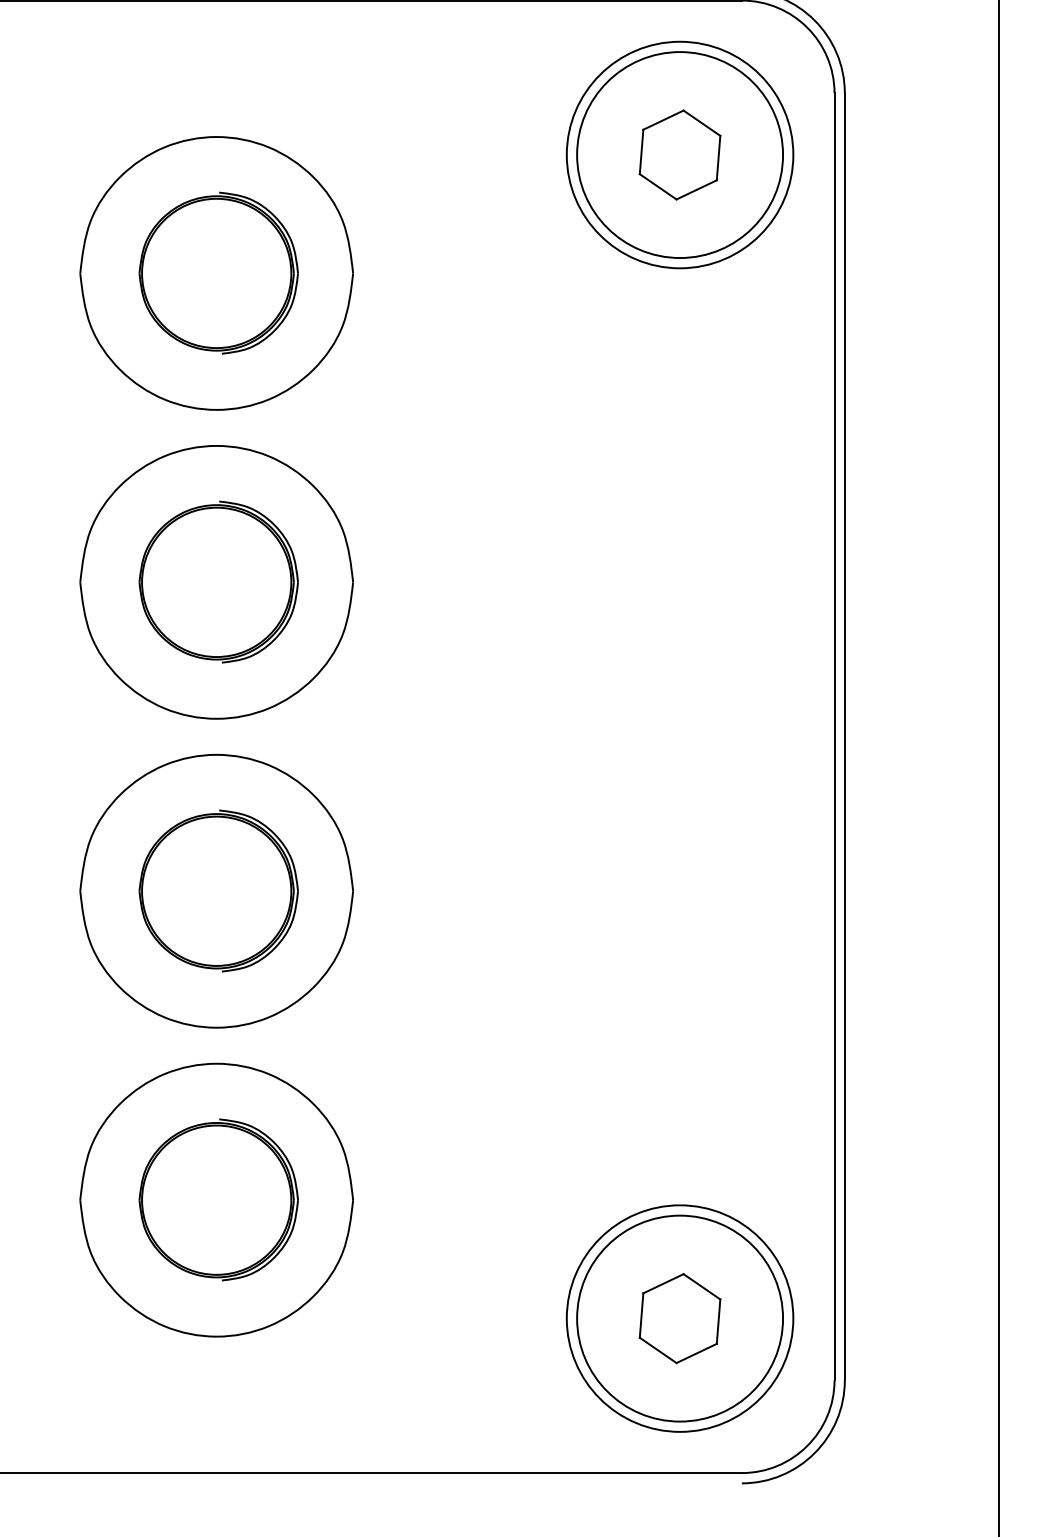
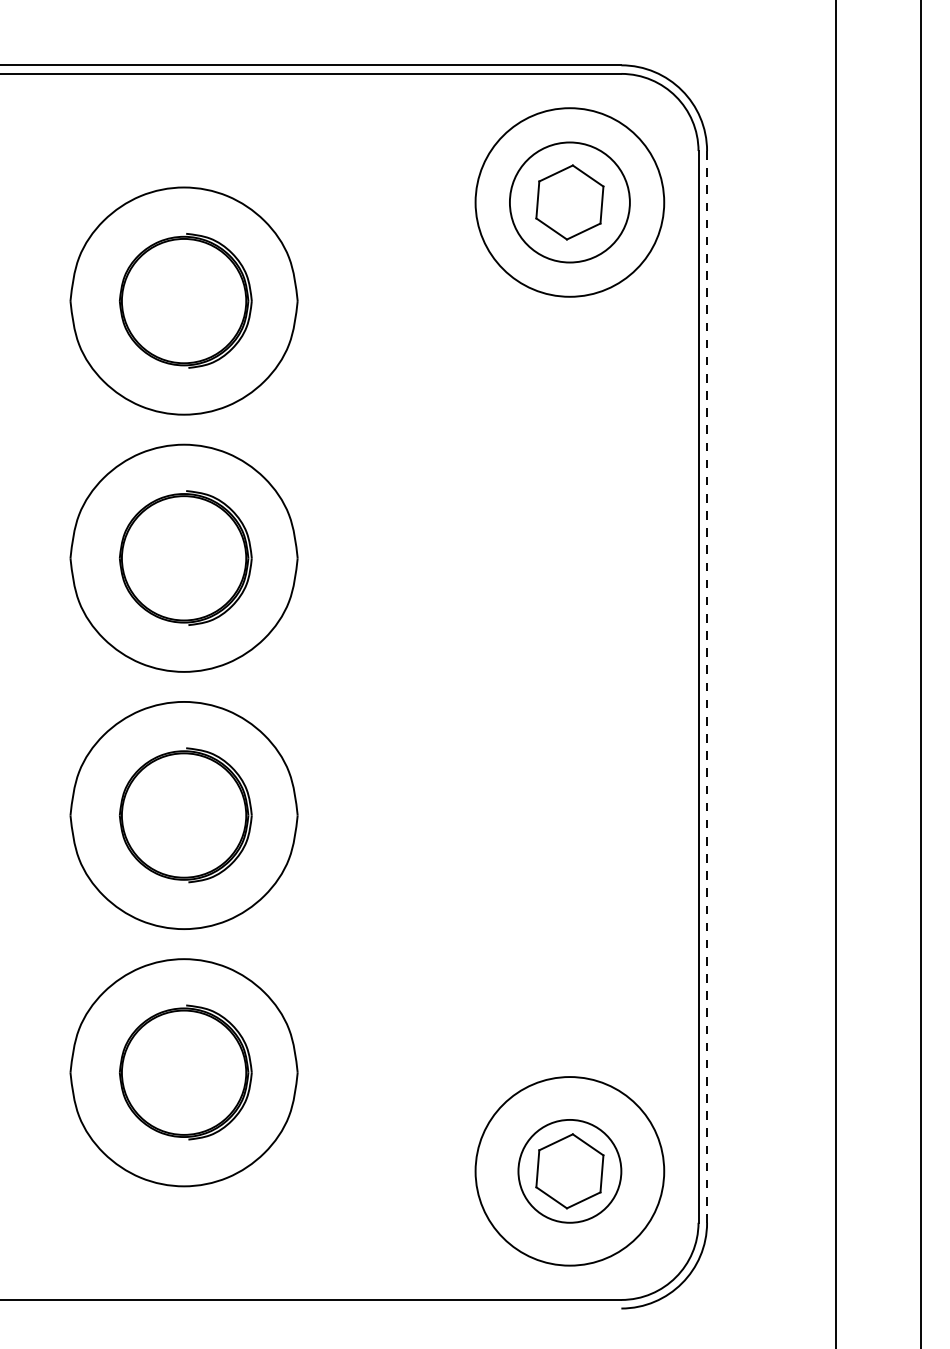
circle: (679, 155) -> (569, 202), size x0.7
line: (845, 736) -> (707, 686), solid -> dashed
circle: (679, 1318) -> (569, 1171), size x0.6

